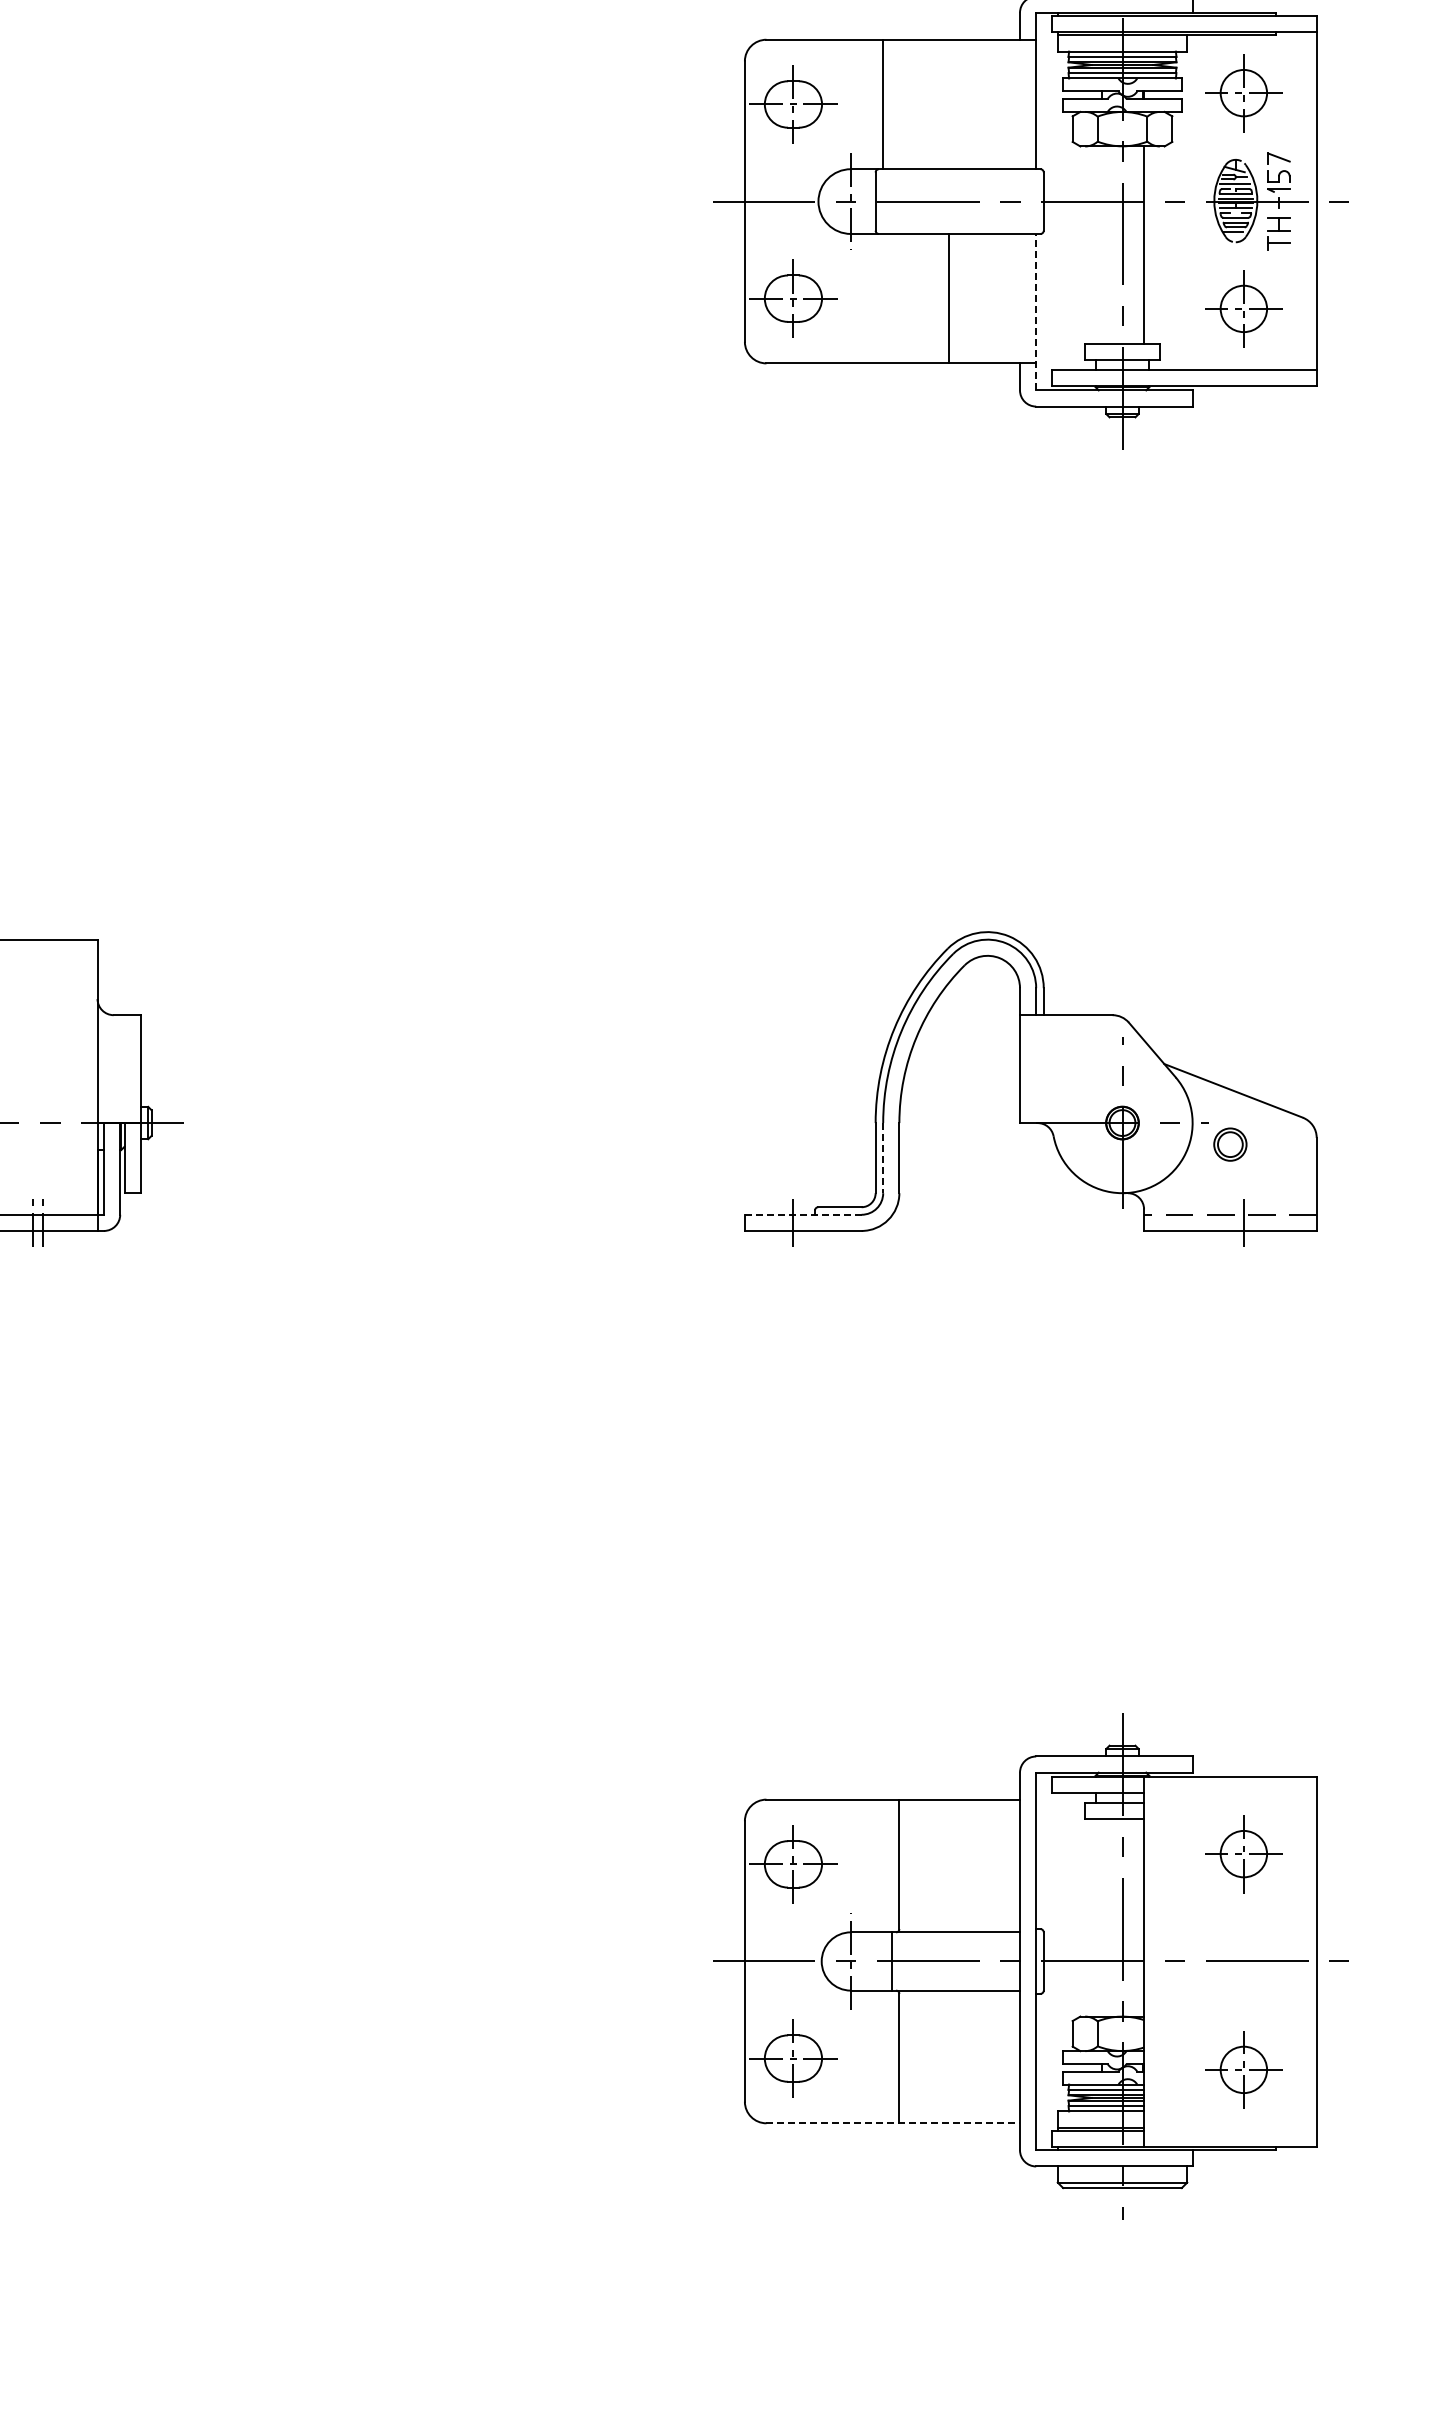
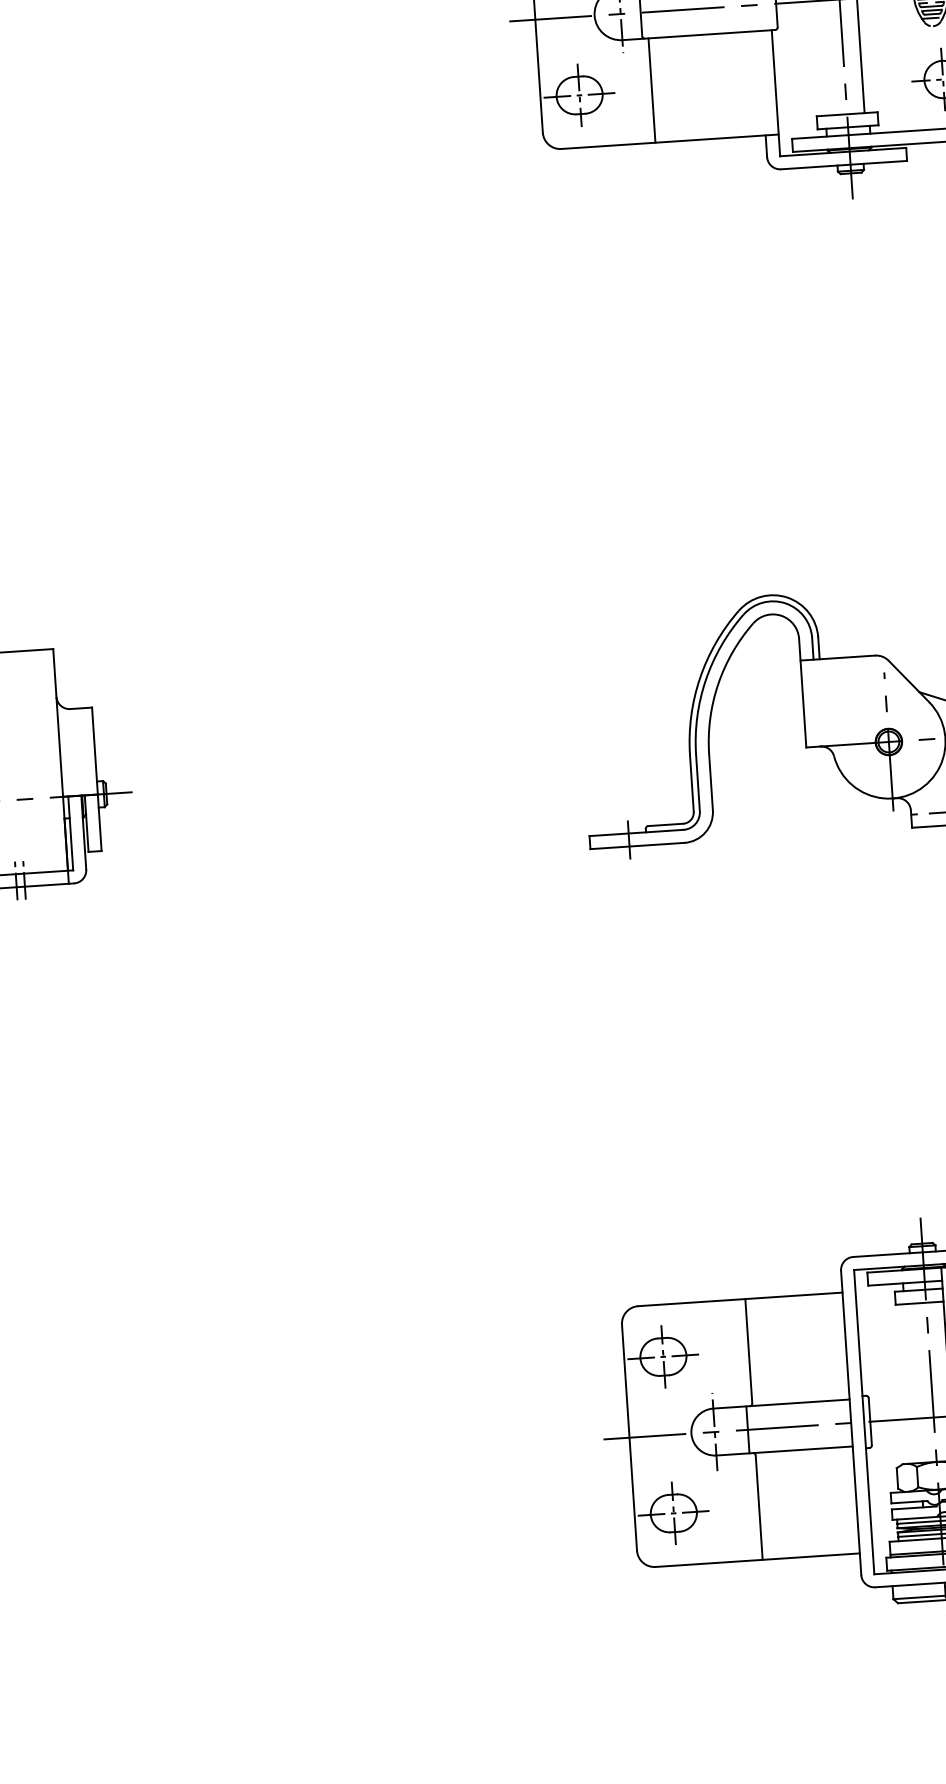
line: (949, 298) -> (652, 90), moved
line: (1036, 311) -> (776, 92), dashed -> solid
line: (883, 1158) -> (698, 783), dashed -> solid
line: (803, 1214) -> (636, 832), dashed -> solid
line: (893, 2123) -> (757, 1560), dashed -> solid

